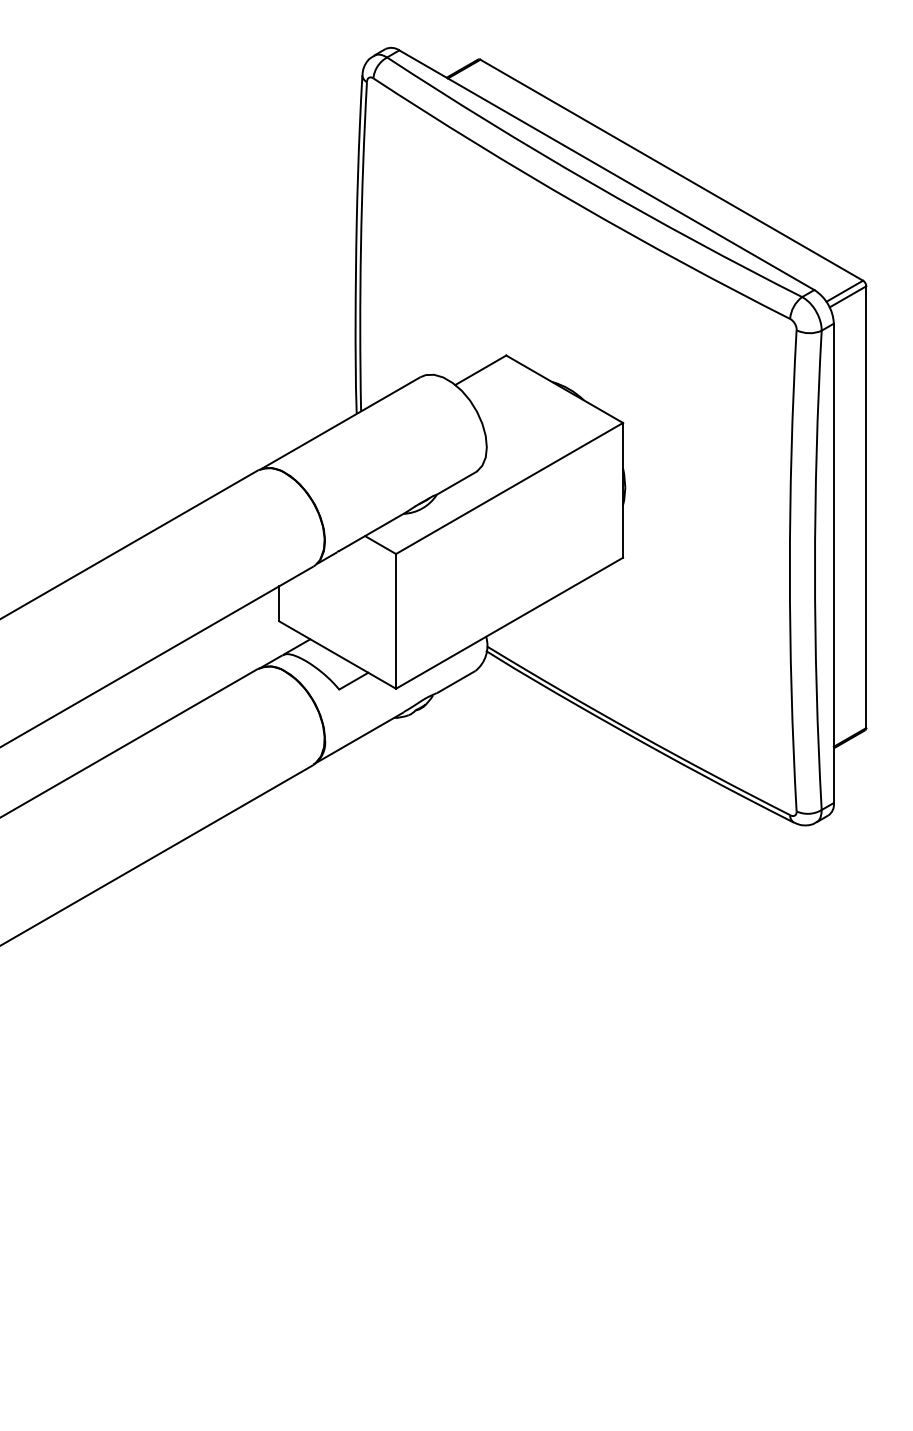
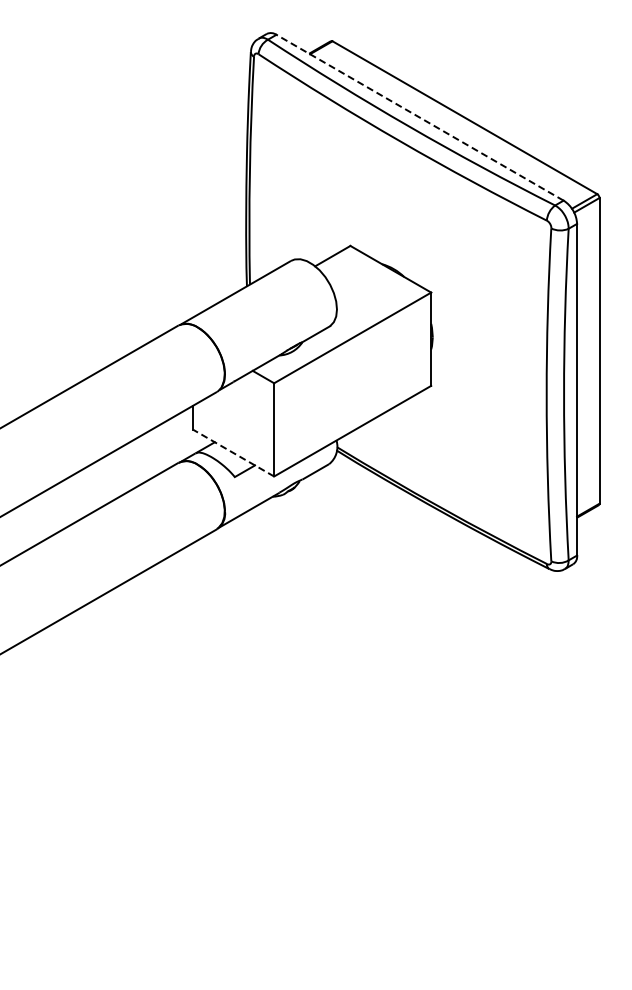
line: (607, 169) -> (420, 117), solid -> dashed
line: (337, 655) -> (233, 453), solid -> dashed

